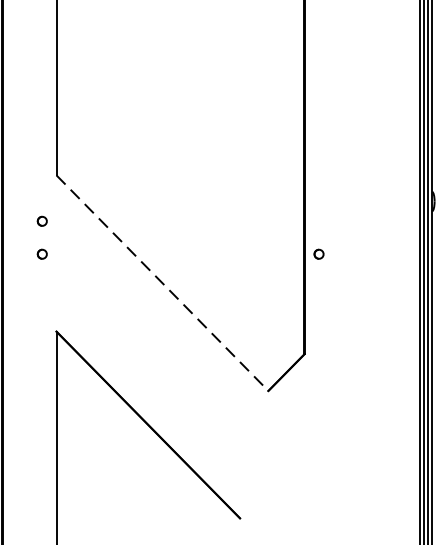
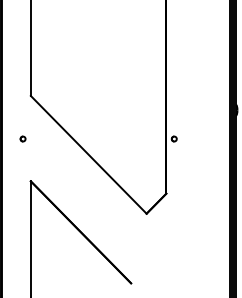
part: (41, 220) -> (22, 120), removed
line: (162, 282) -> (88, 154), dashed -> solid

